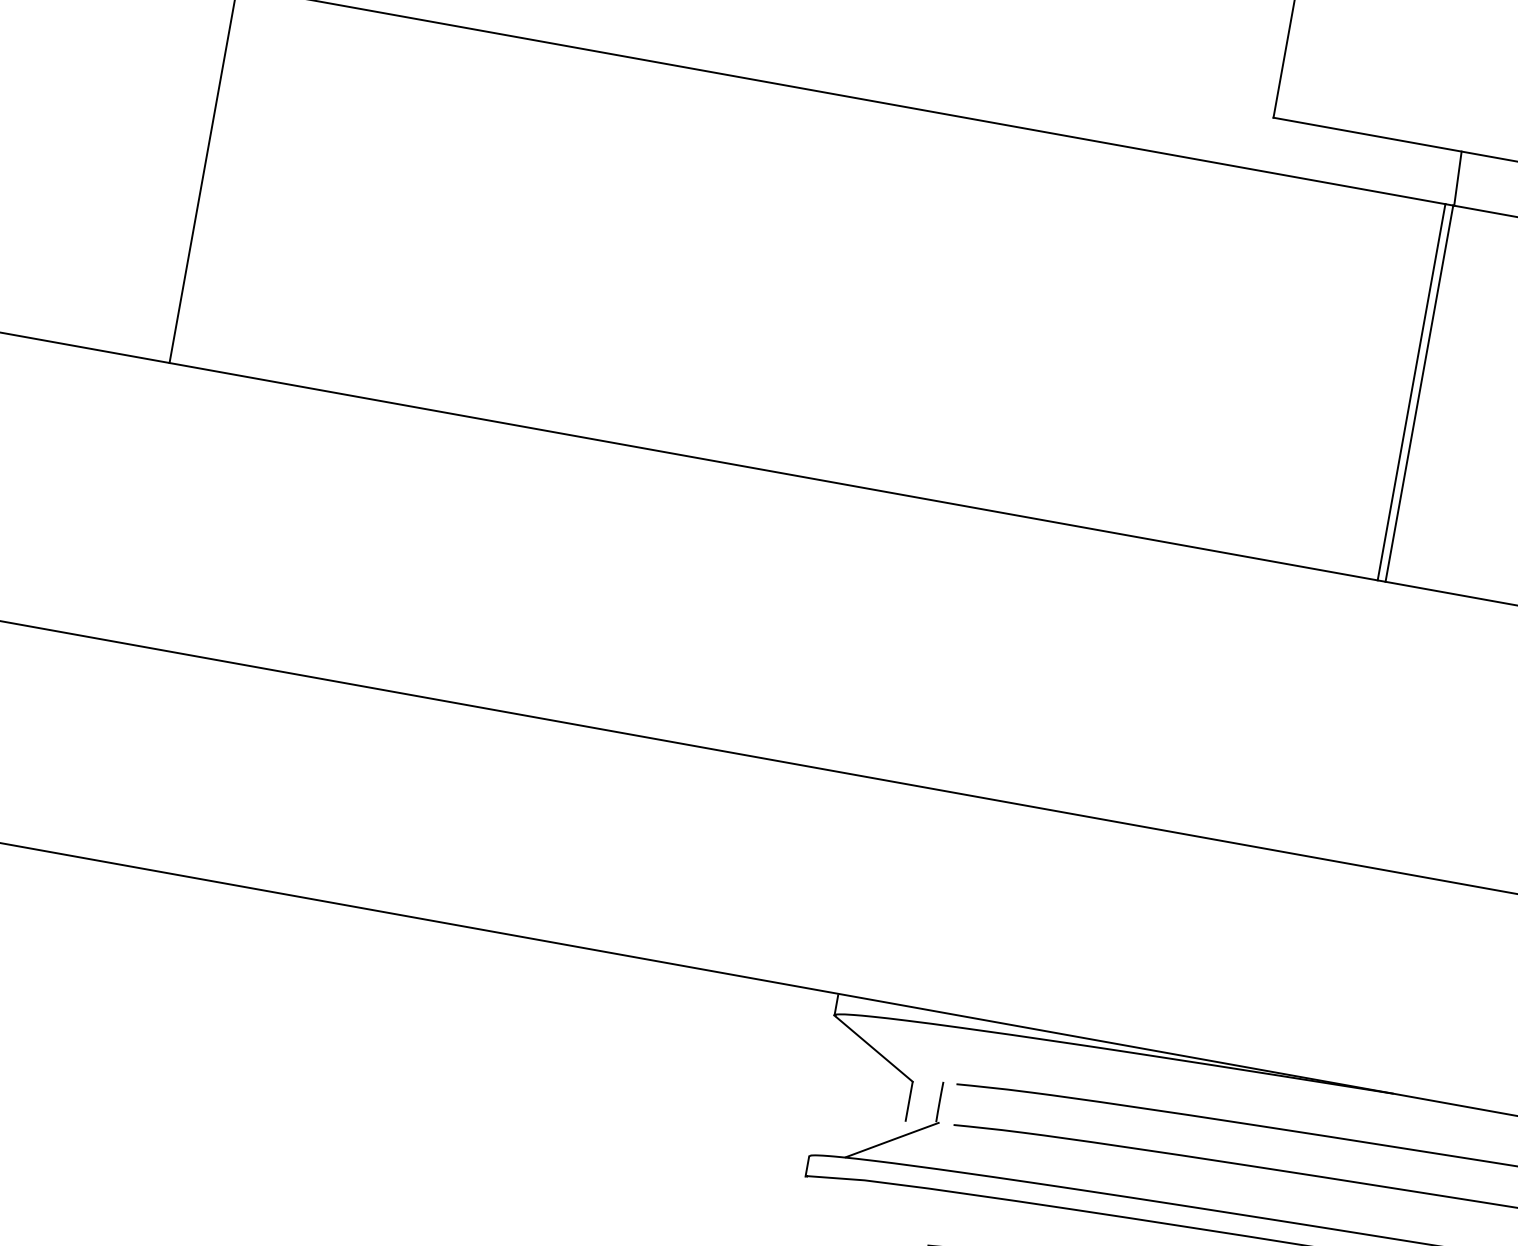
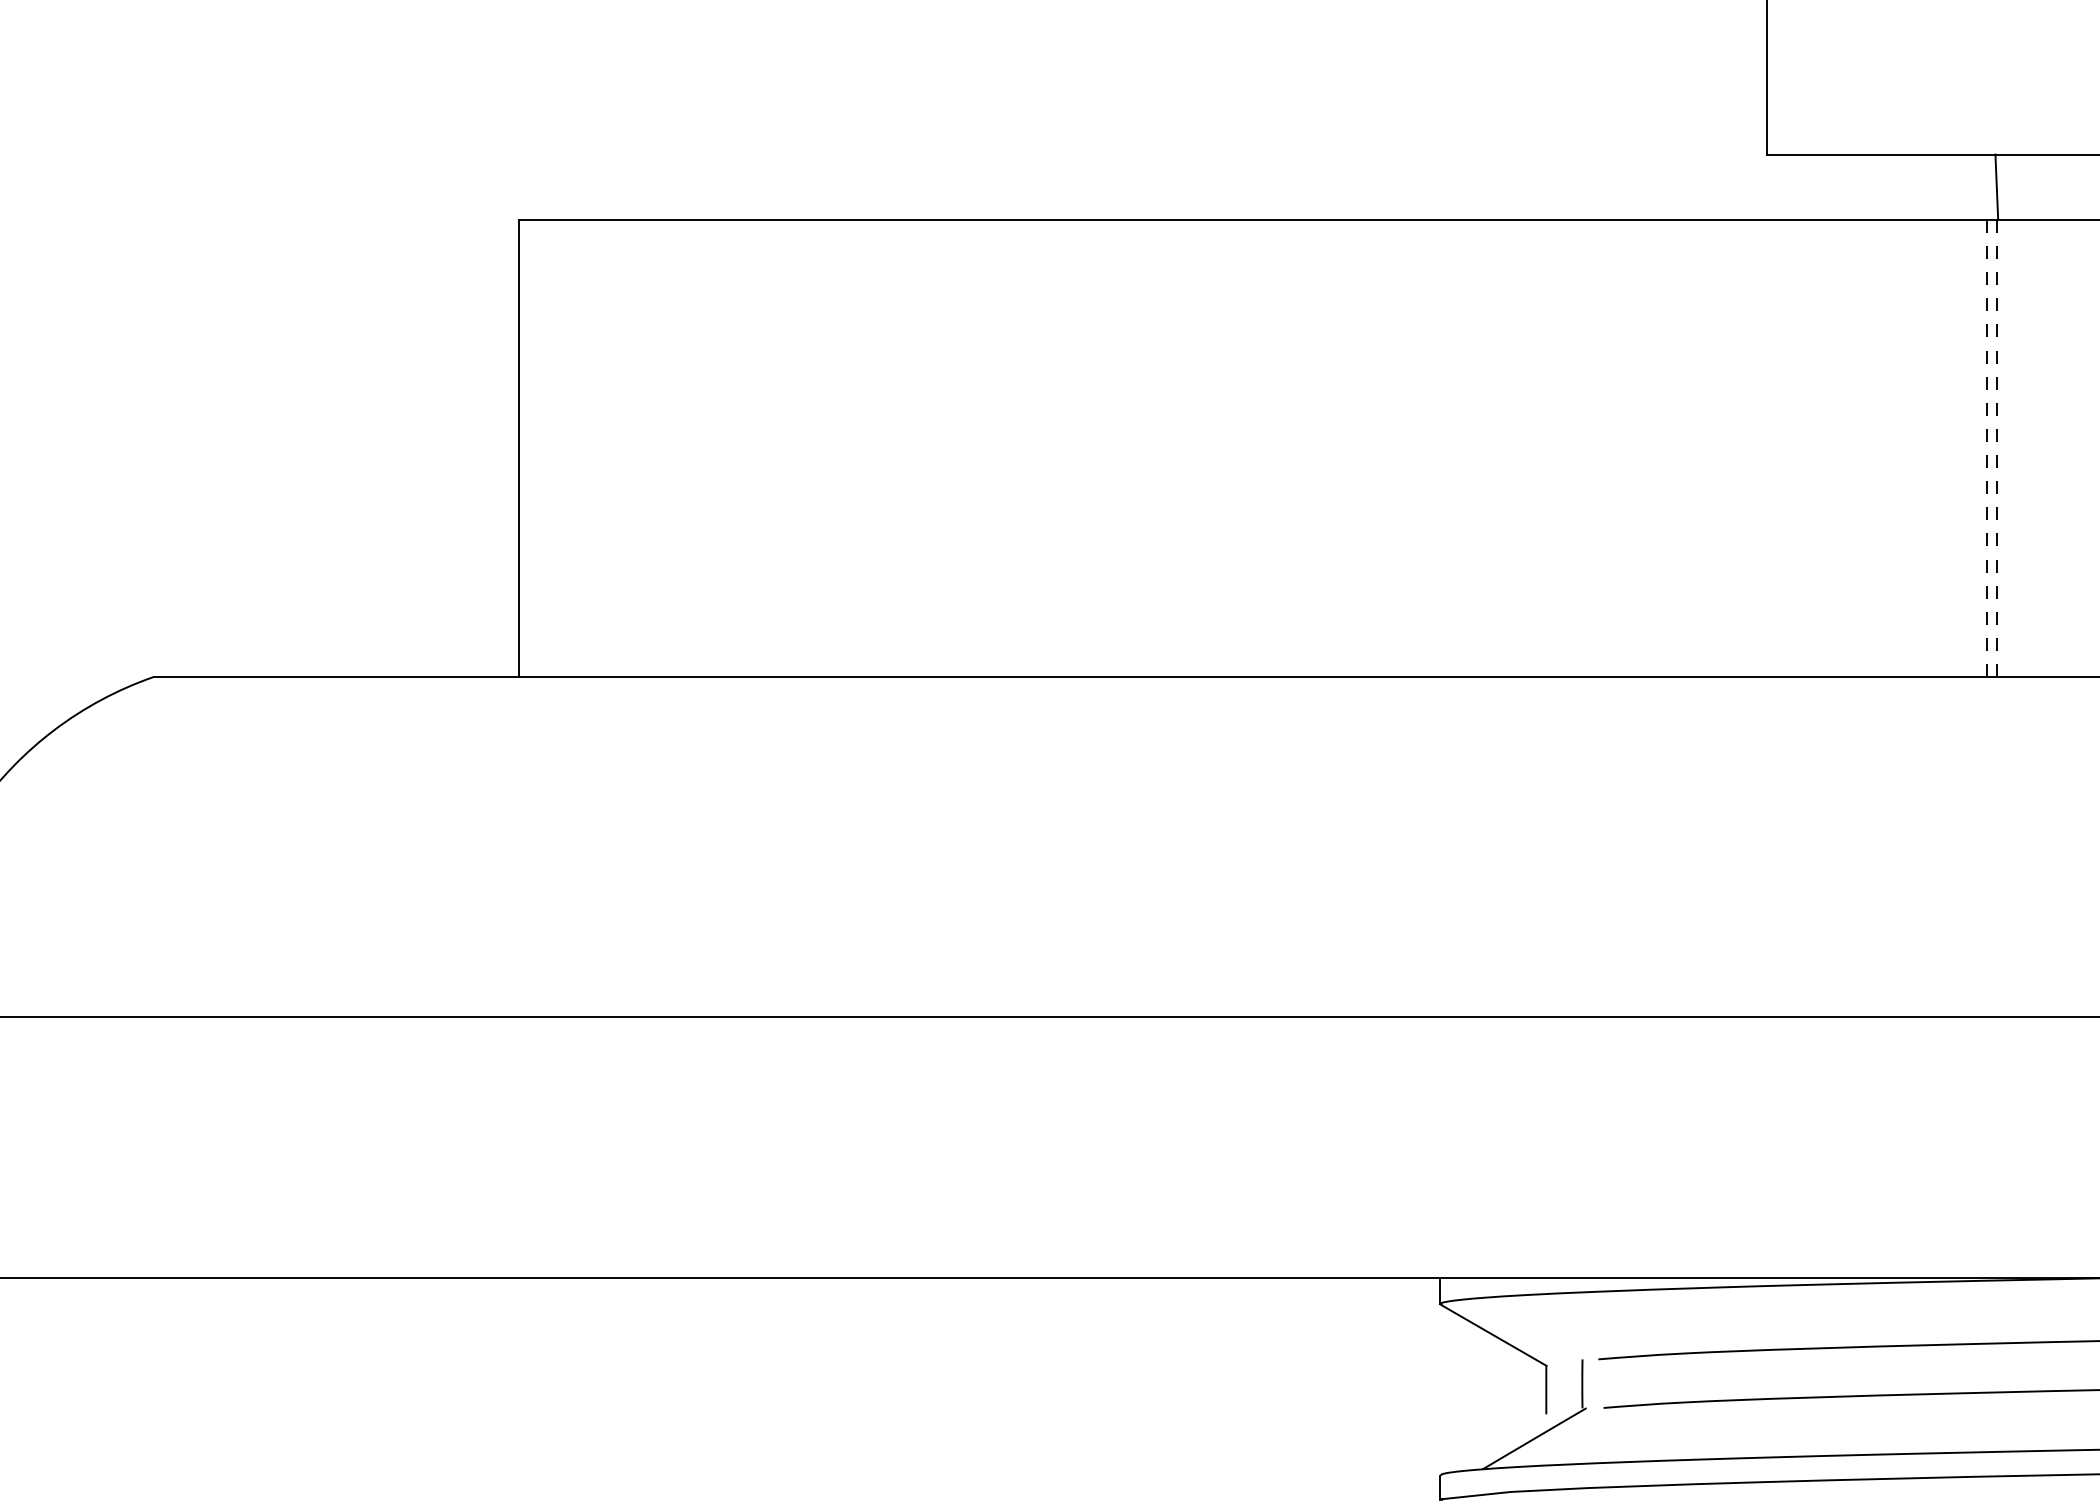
line: (1411, 392) -> (1987, 448), solid -> dashed
line: (1419, 393) -> (1997, 448), solid -> dashed

